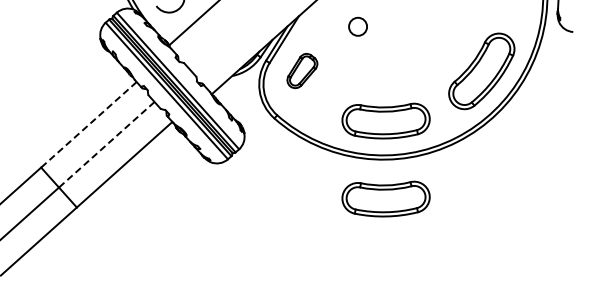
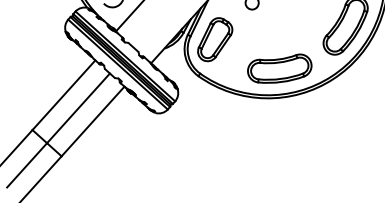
part: (302, 70) -> (215, 39), size x1.67
line: (88, 125) -> (63, 95), dashed -> solid
line: (106, 145) -> (78, 108), dashed -> solid
part: (385, 198) -> (285, 125), removed

